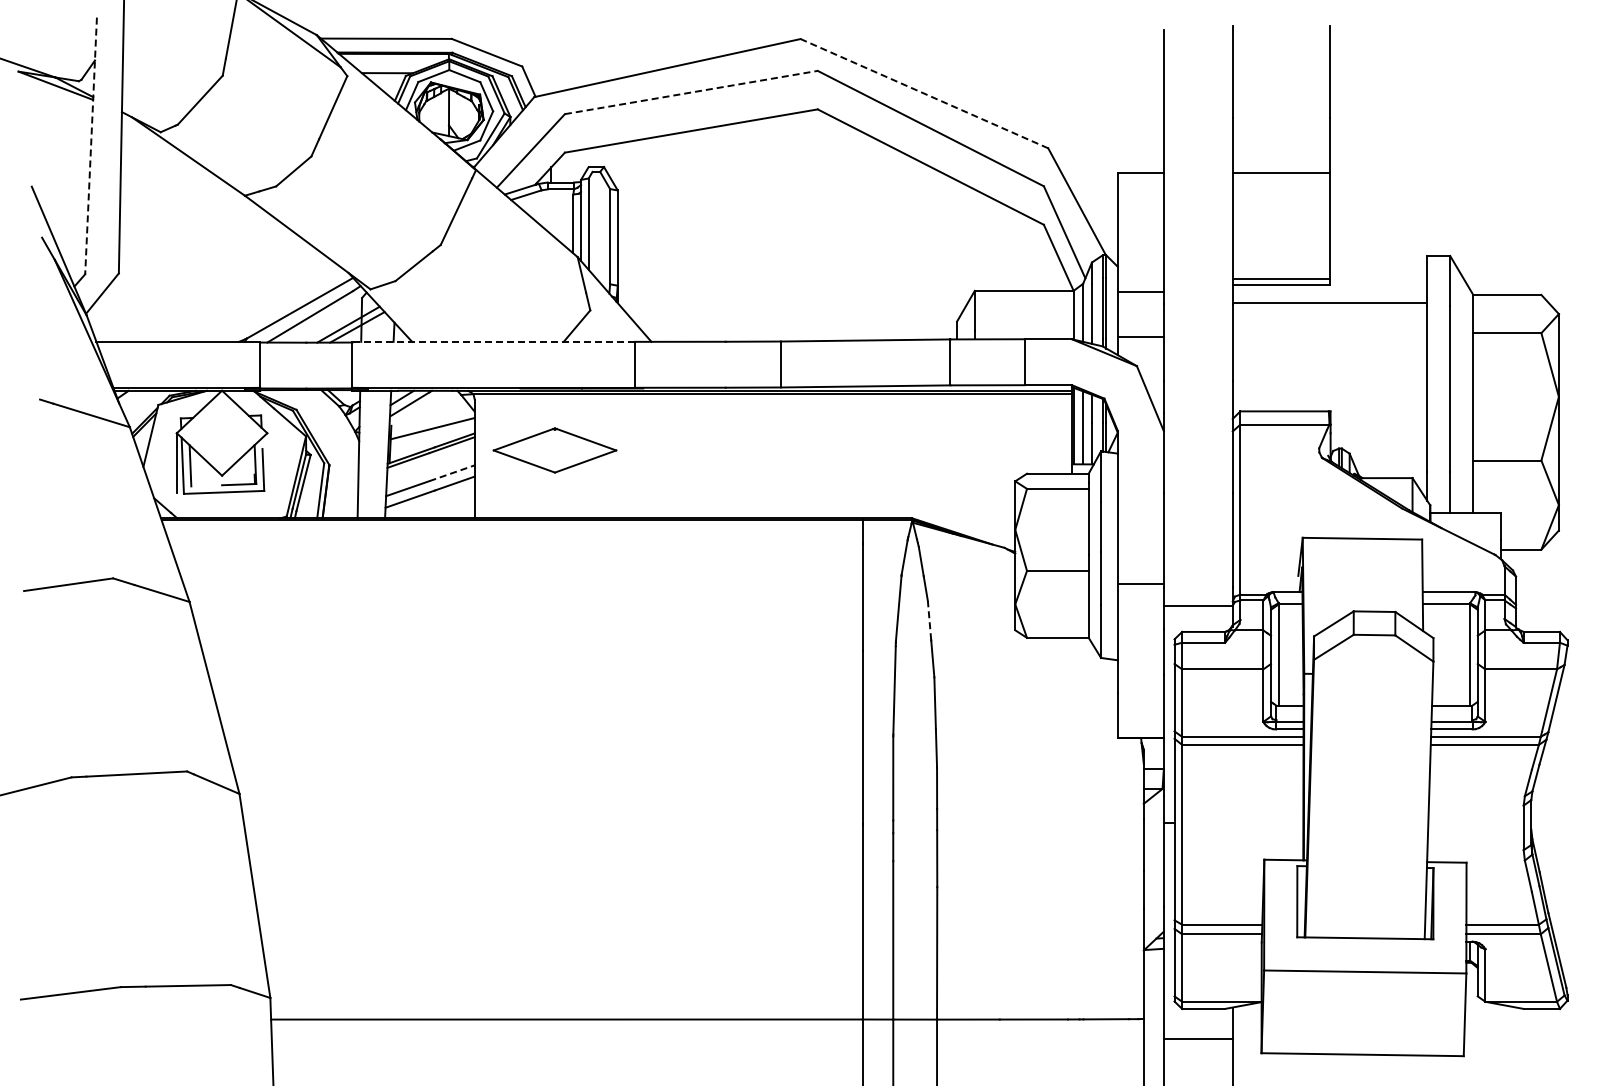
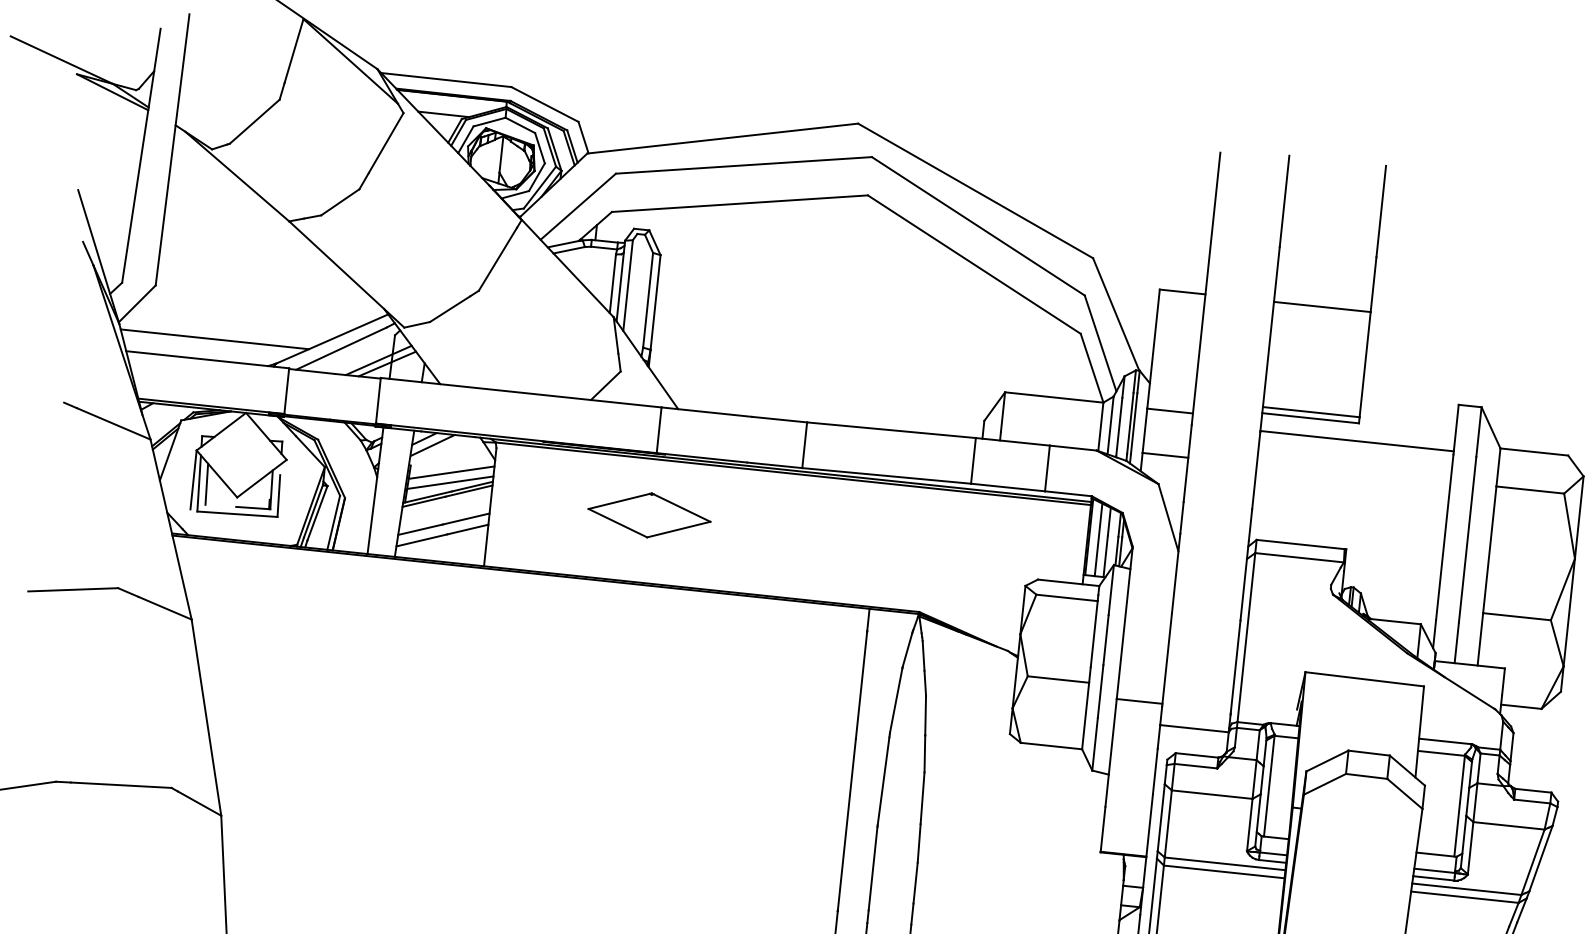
line: (691, 92) -> (744, 165), dashed -> solid
line: (923, 93) -> (974, 190), dashed -> solid
line: (91, 146) -> (141, 156), dashed -> solid
line: (182, 320) -> (214, 338), added
line: (493, 341) -> (521, 392), dashed -> solid
line: (432, 438) -> (450, 482), added
part: (554, 450) -> (649, 515), moved
line: (452, 473) -> (466, 519), dashed -> solid
line: (929, 620) -> (925, 715), dashed -> solid

